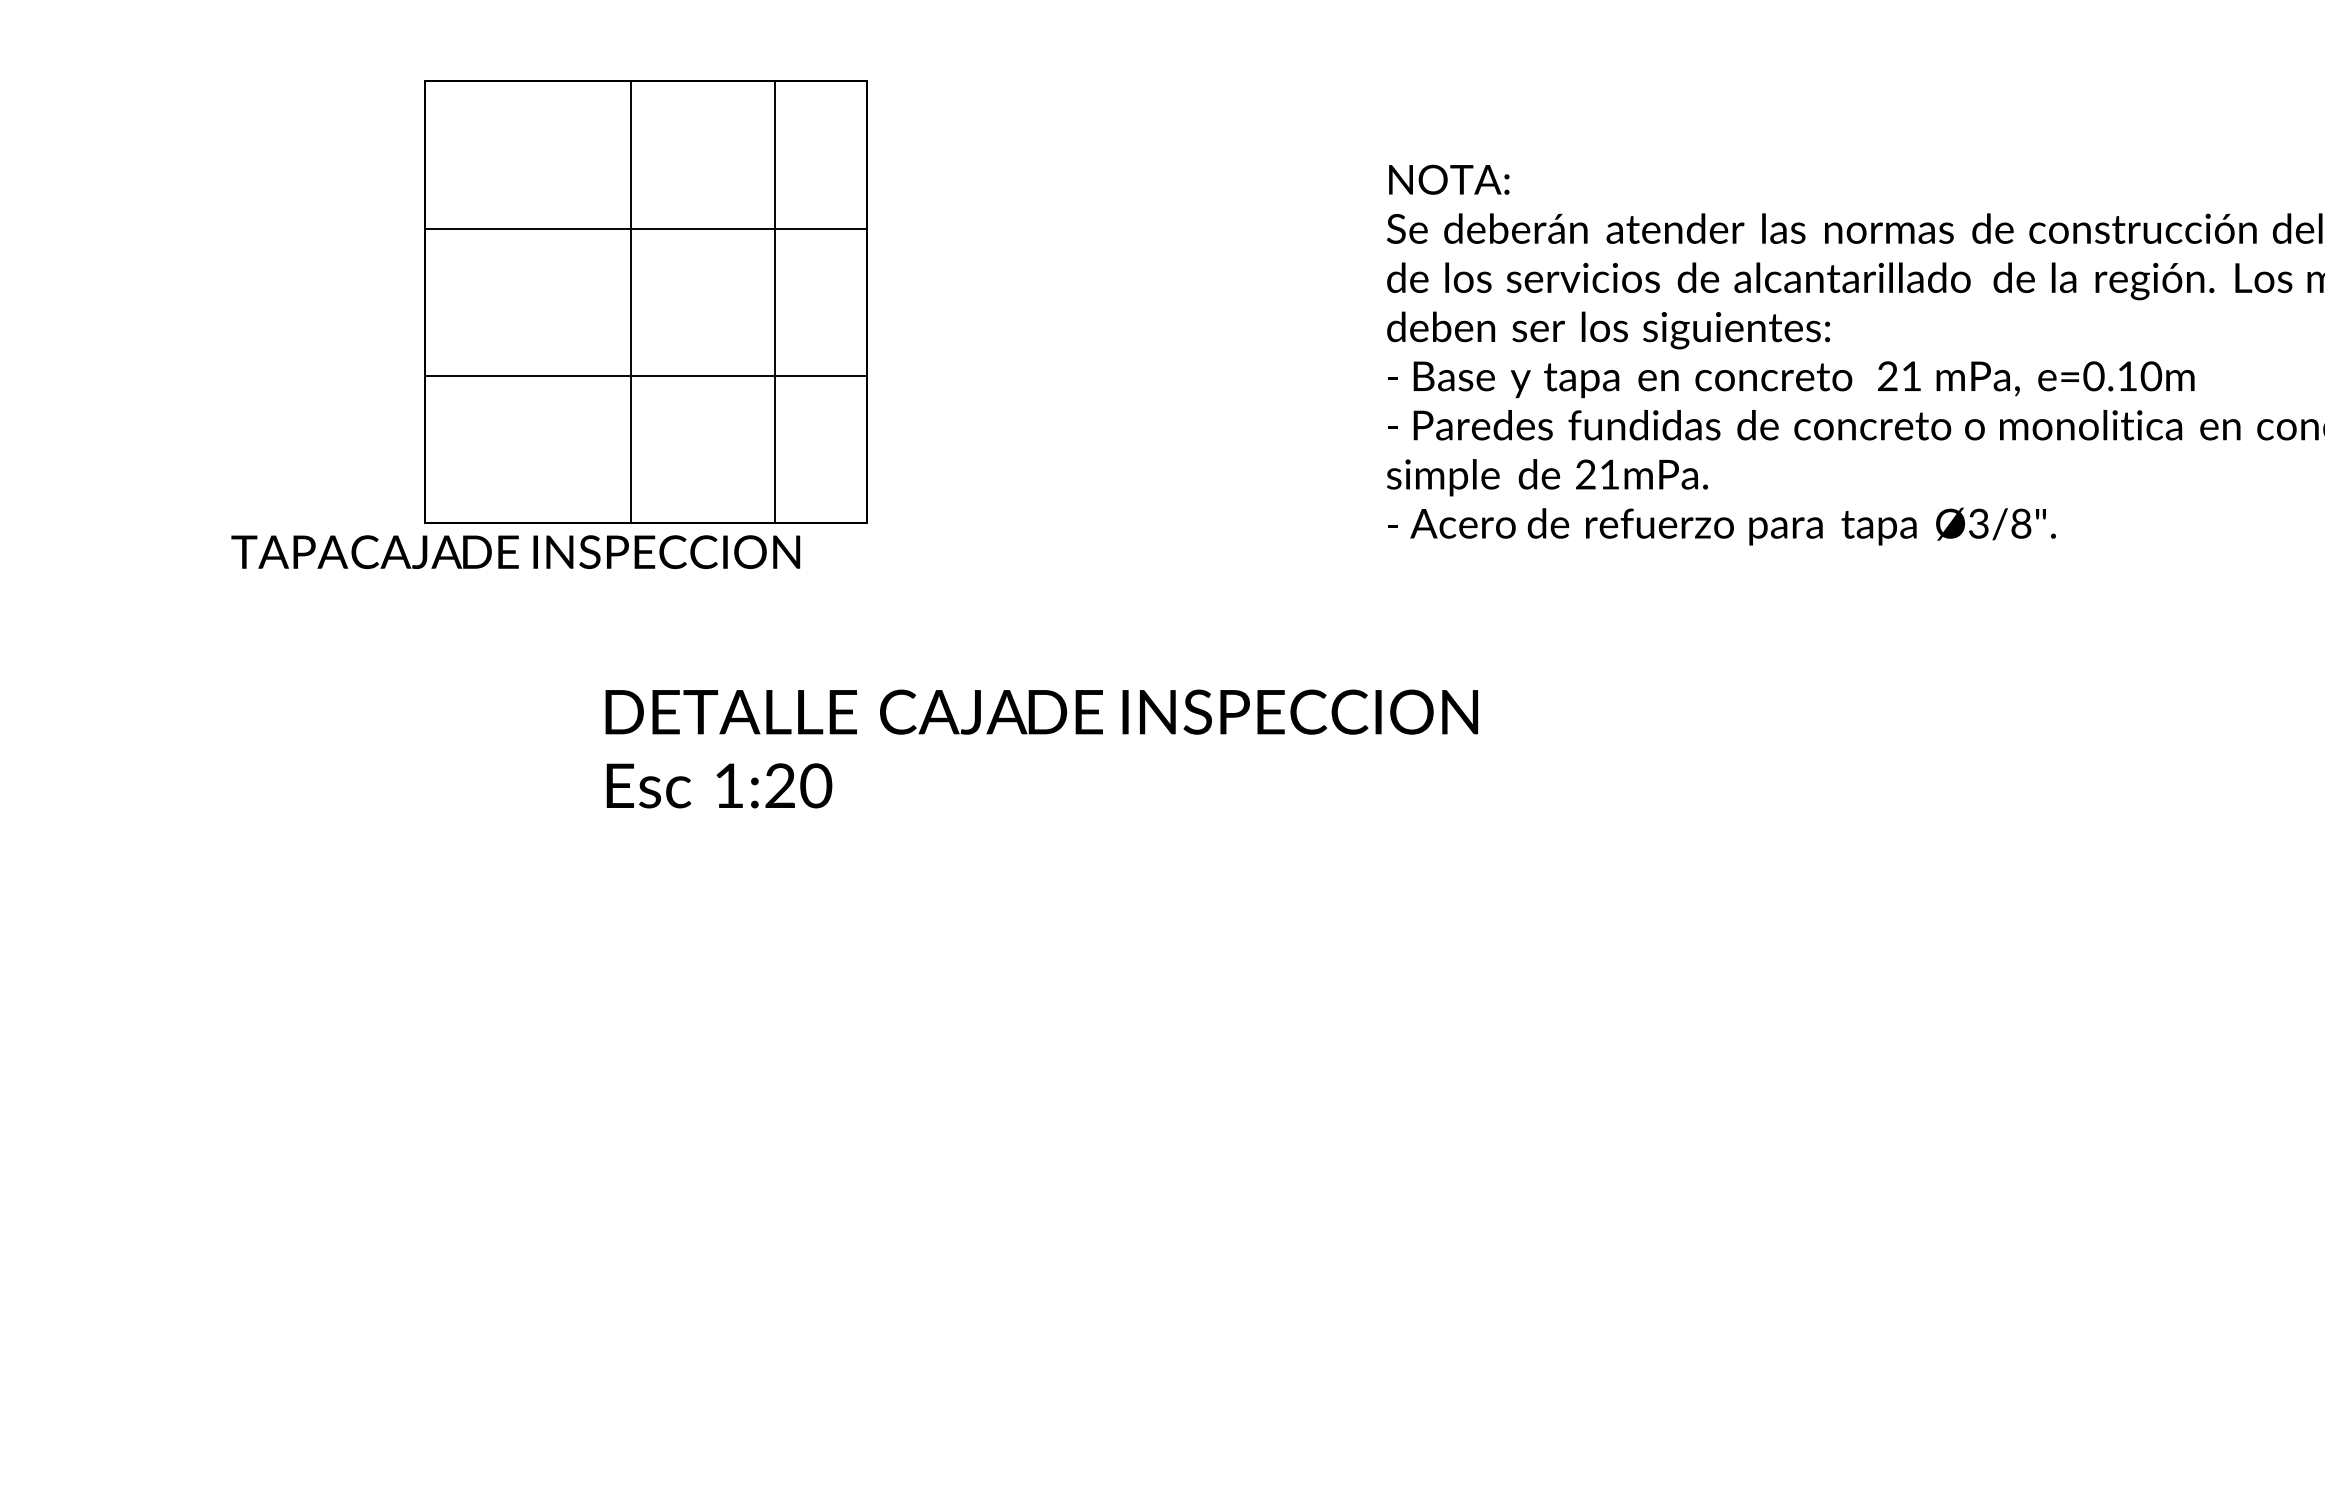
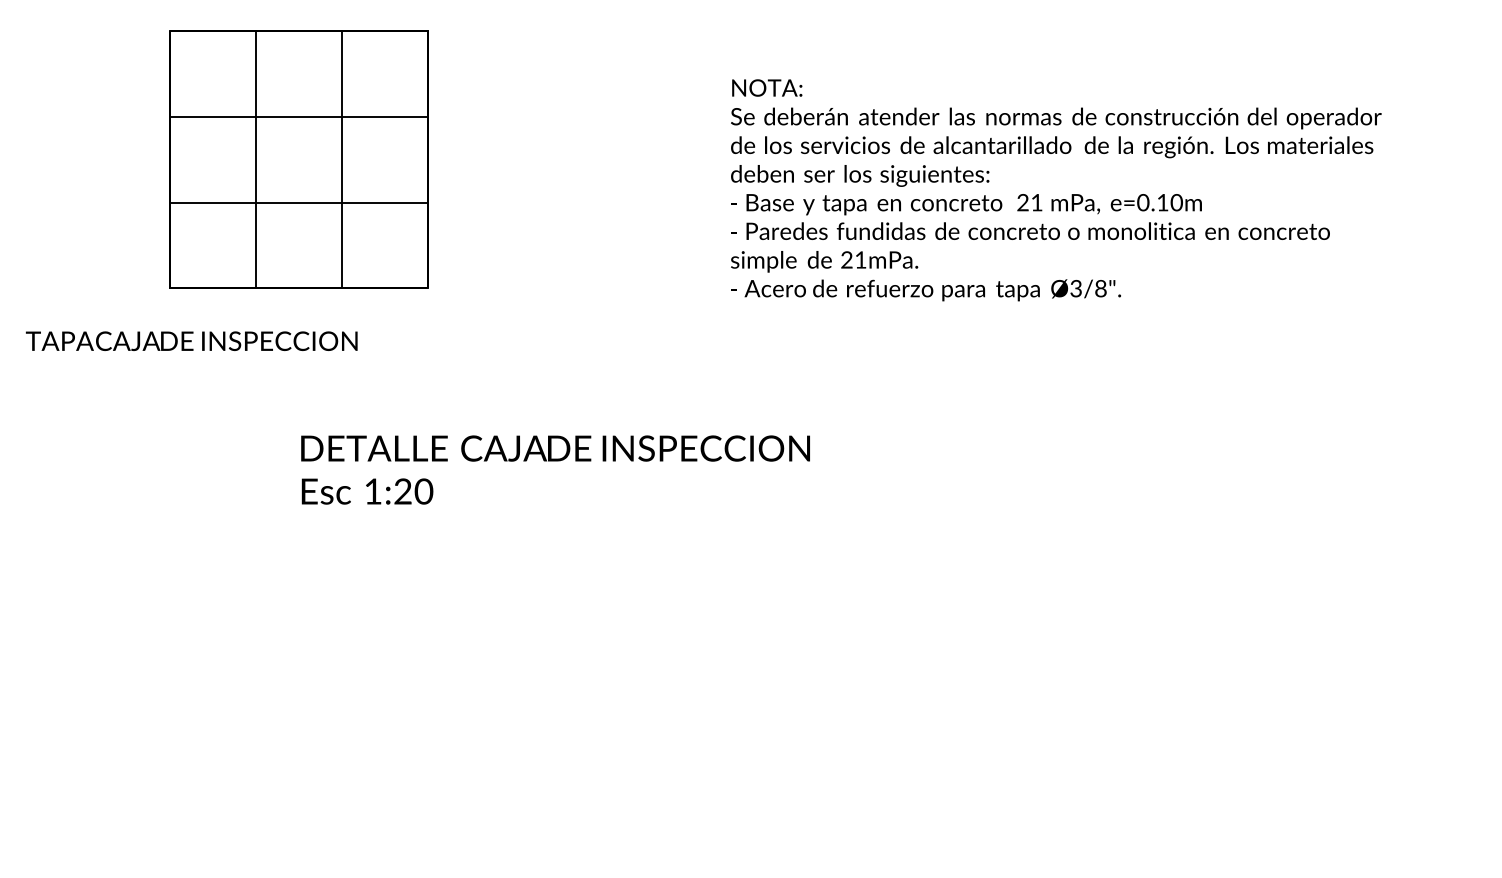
line: (630, 302) -> (255, 159), moved
line: (774, 302) -> (341, 159), moved
text: (515, 550) -> (191, 340), moved
text: (1041, 748) -> (555, 469), moved

